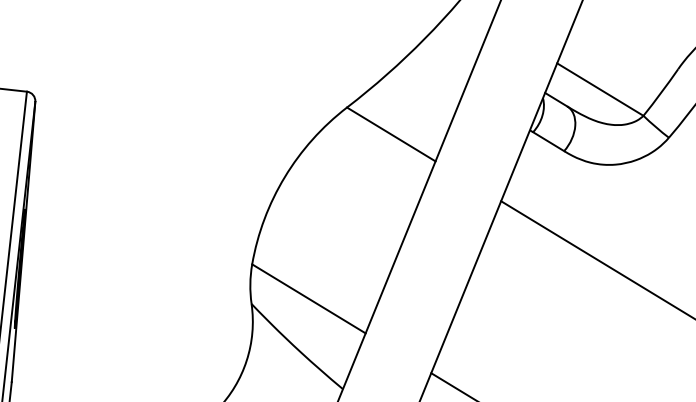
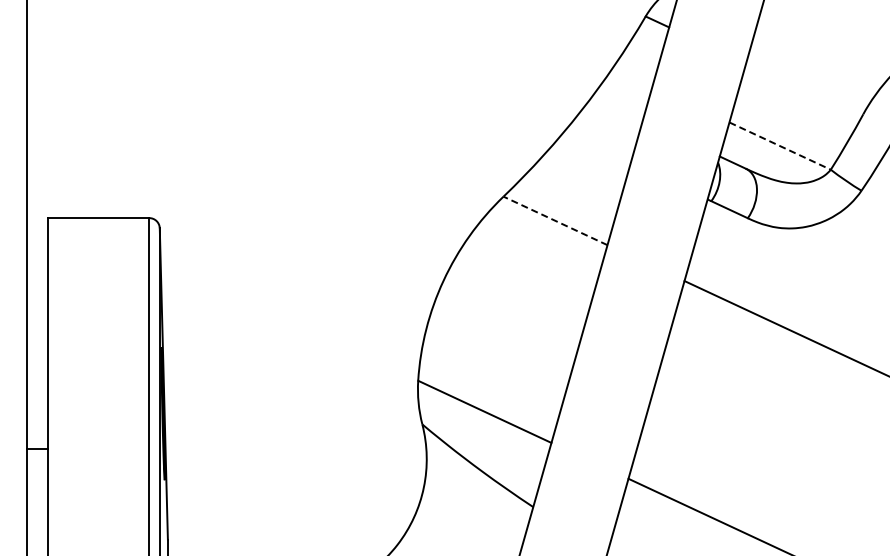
line: (600, 89) -> (780, 146), solid -> dashed
line: (391, 134) -> (555, 220), solid -> dashed

